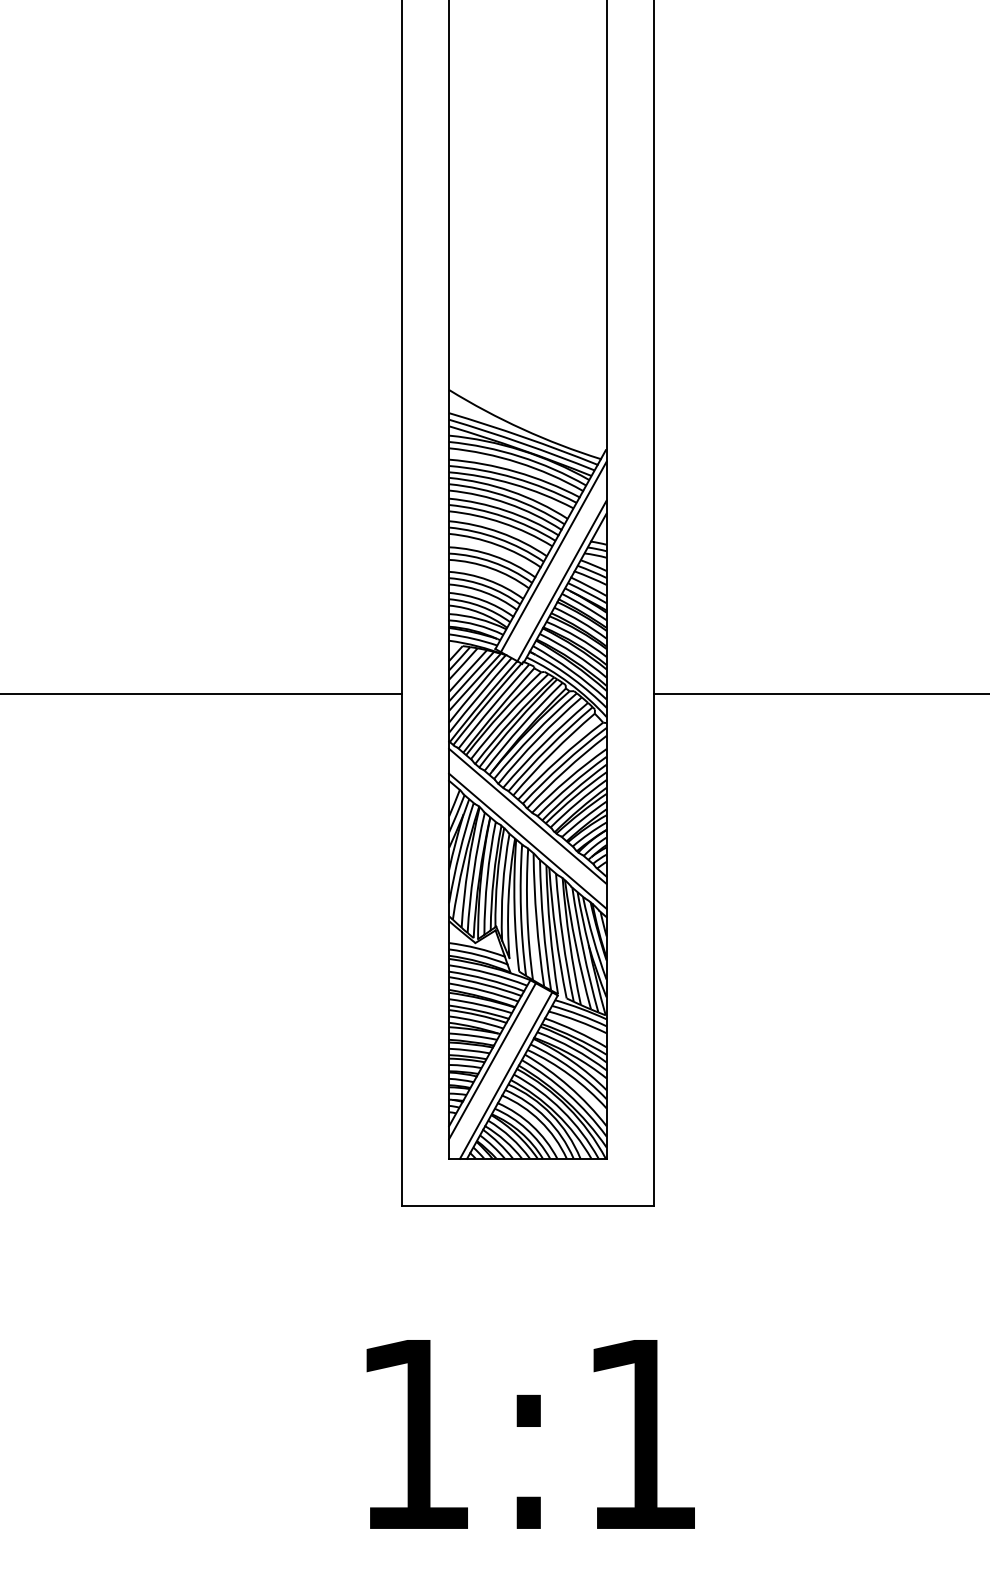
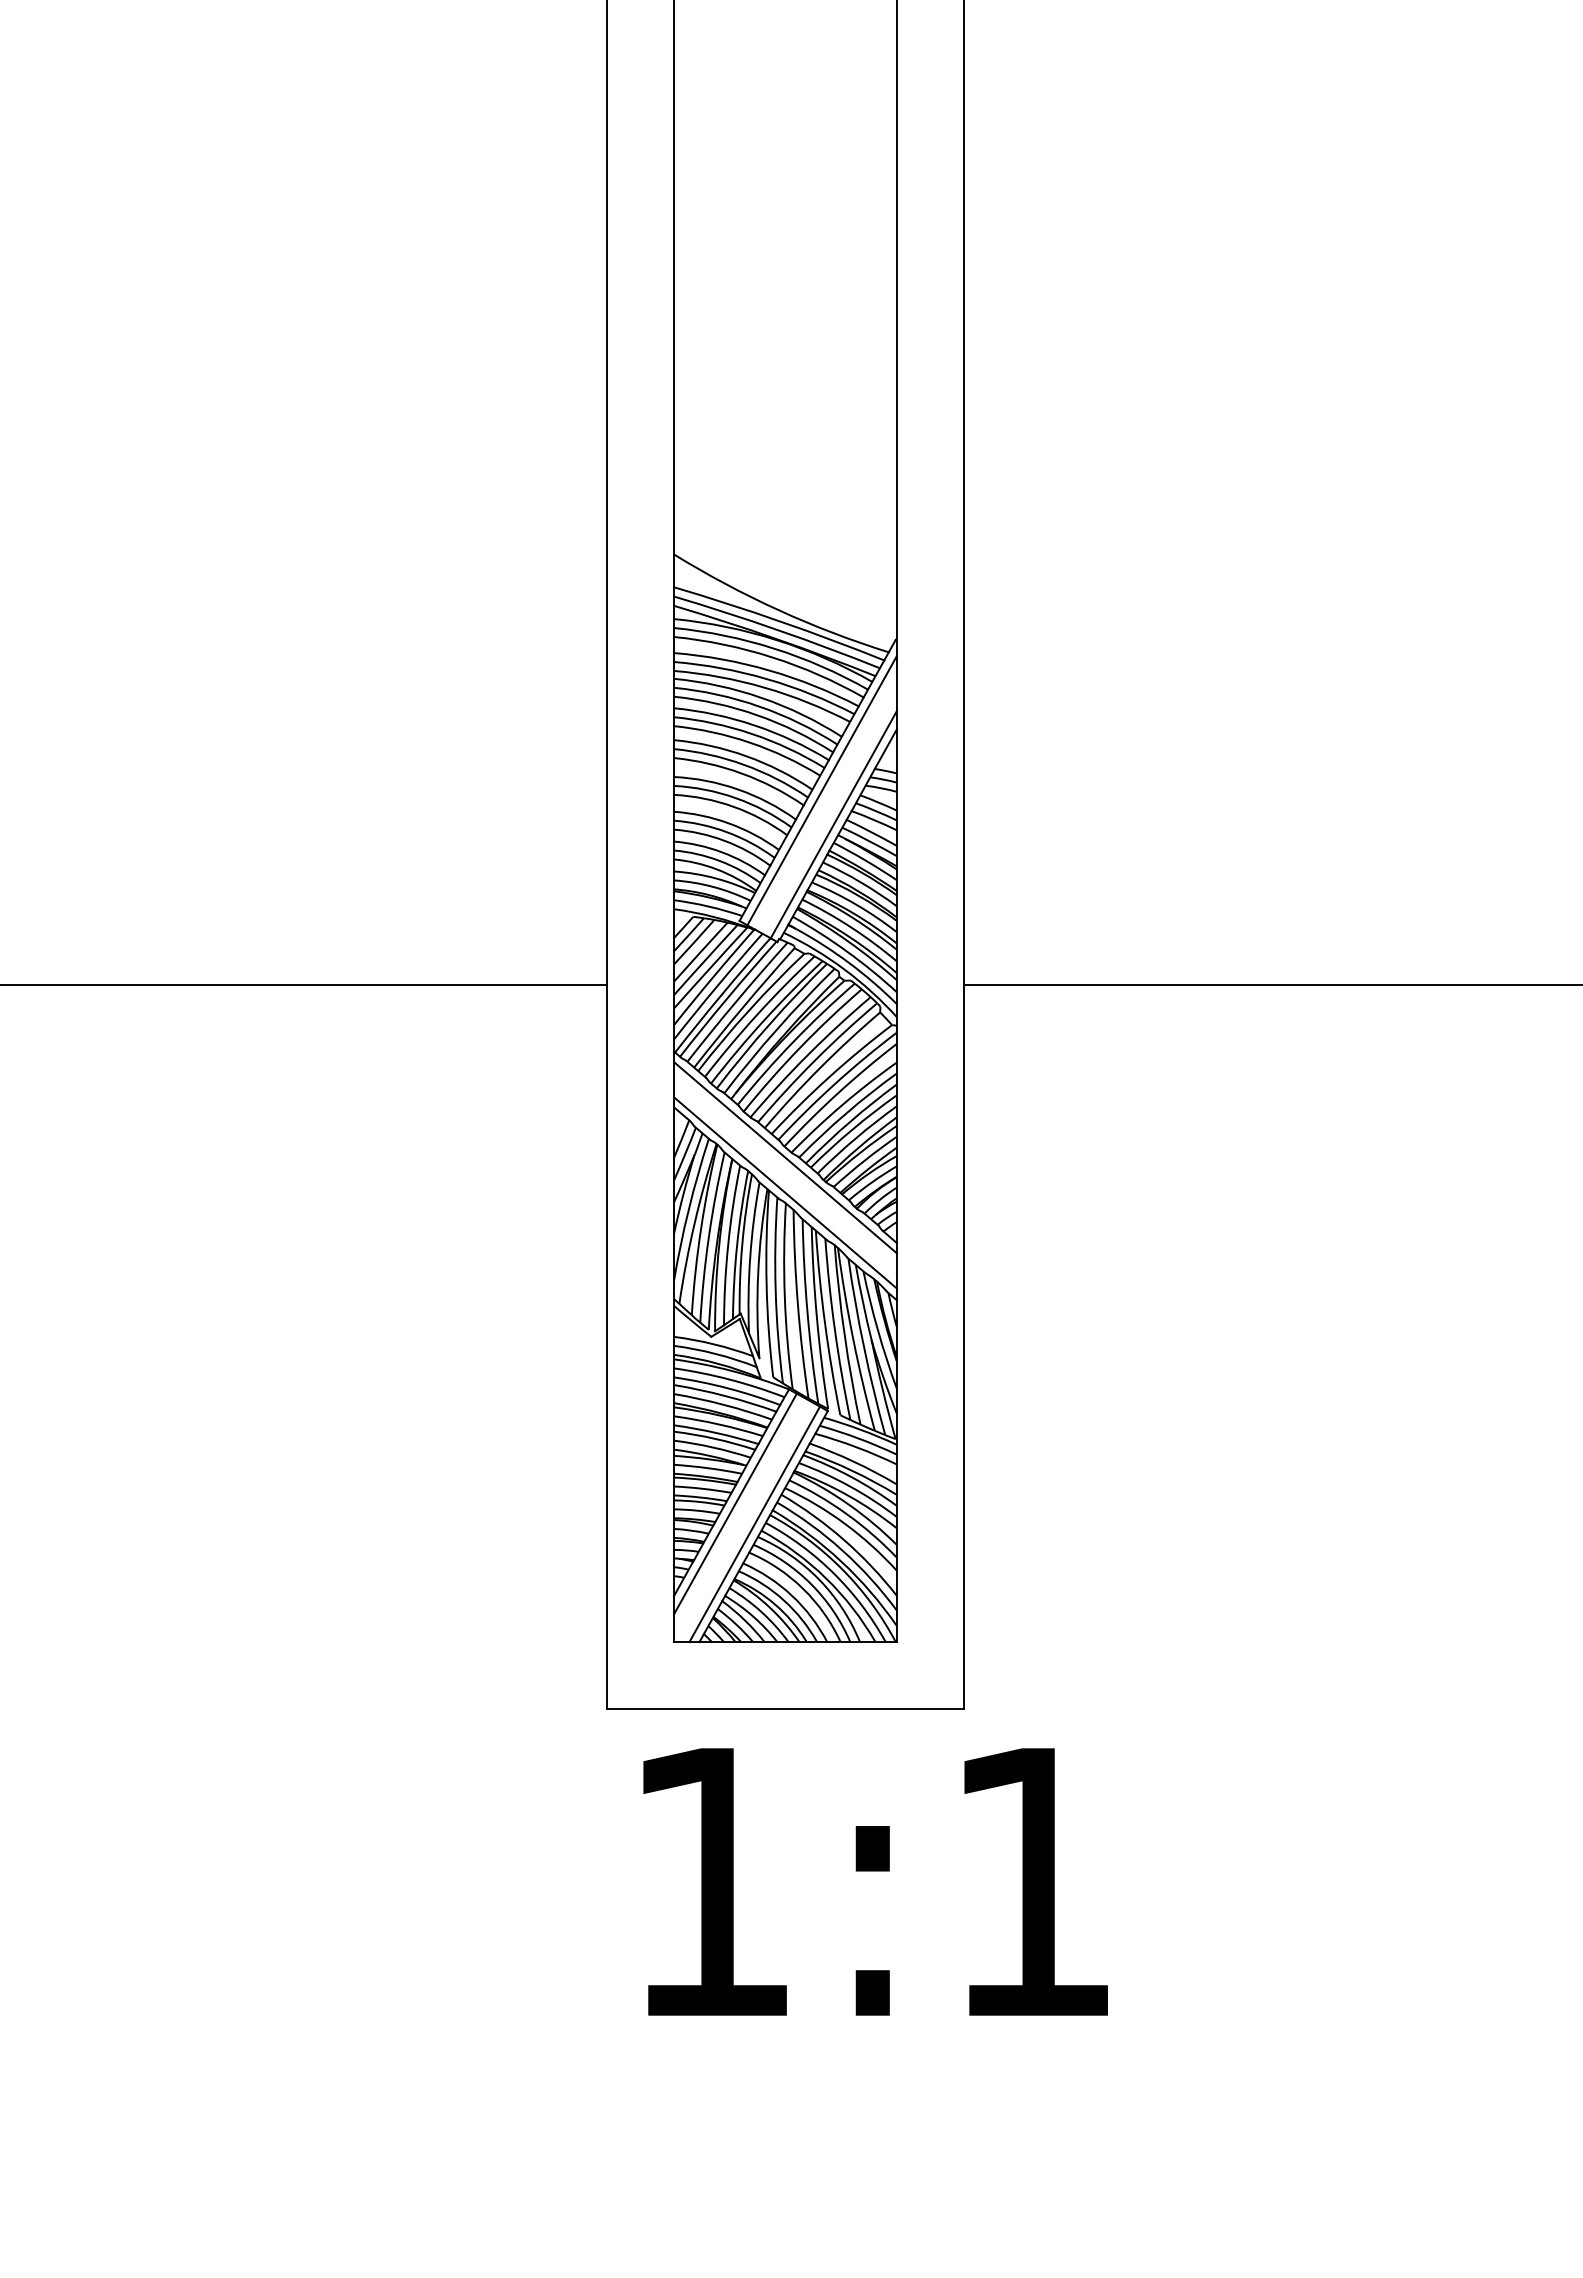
text: (530, 1434) -> (875, 1881), moved

